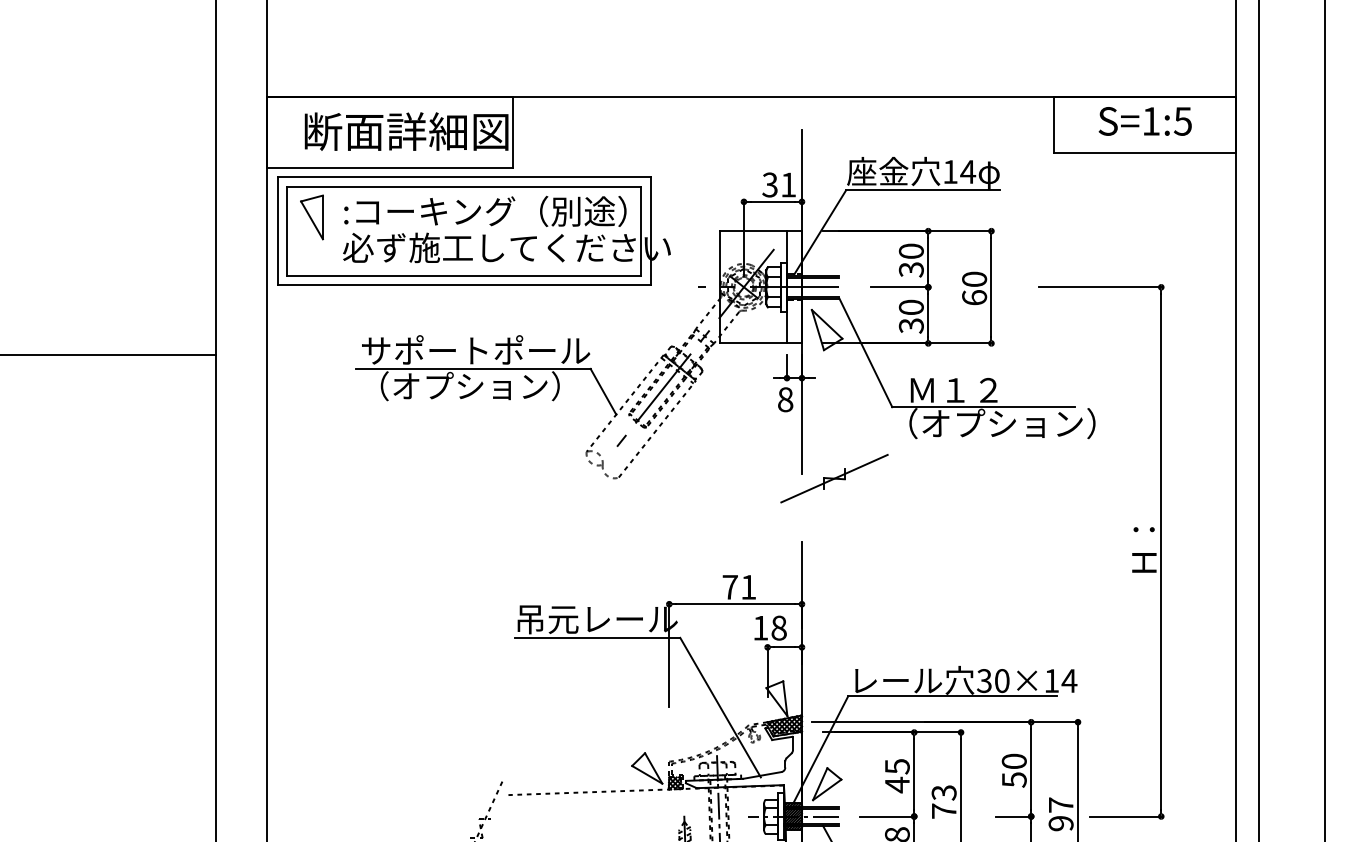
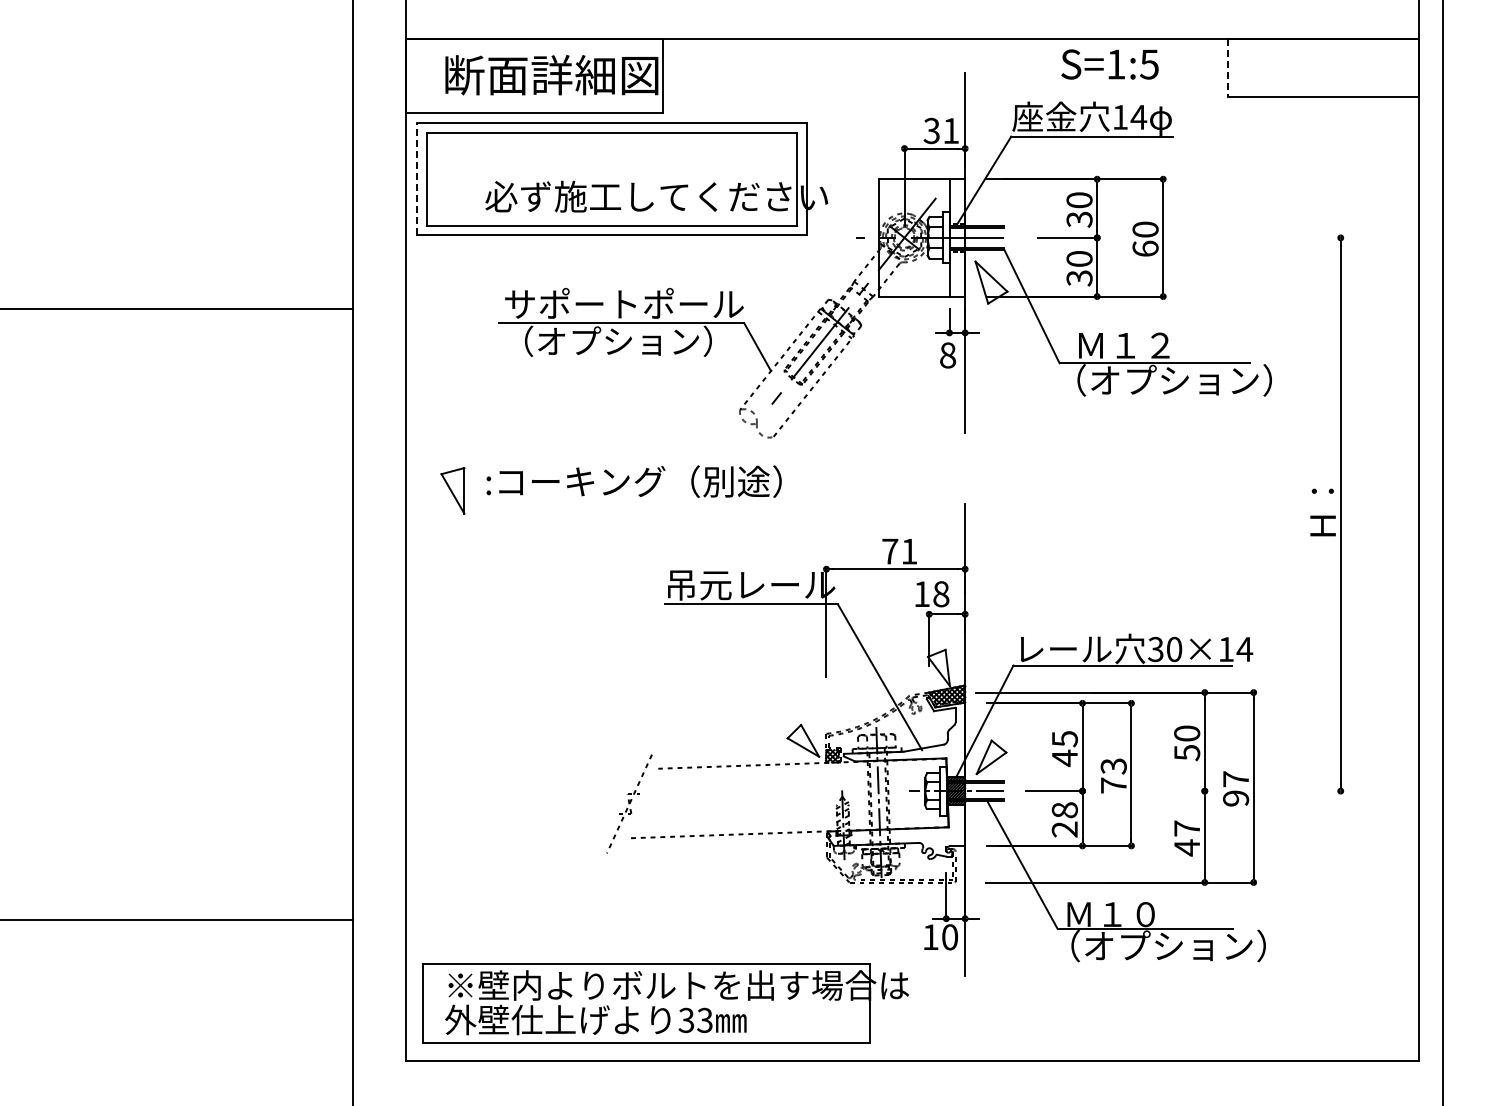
text: (1144, 121) -> (1109, 64), moved
line: (1053, 125) -> (1228, 68), solid -> dashed
text: (484, 211) -> (633, 481), moved
part: (311, 217) -> (452, 490), moved
line: (278, 230) -> (417, 178), solid -> dashed
line: (1099, 286) -> (1276, 237), removed
part: (833, 478) -> (998, 437), removed
line: (1013, 816) -> (1186, 791), removed
line: (1124, 816) -> (1302, 791), removed

